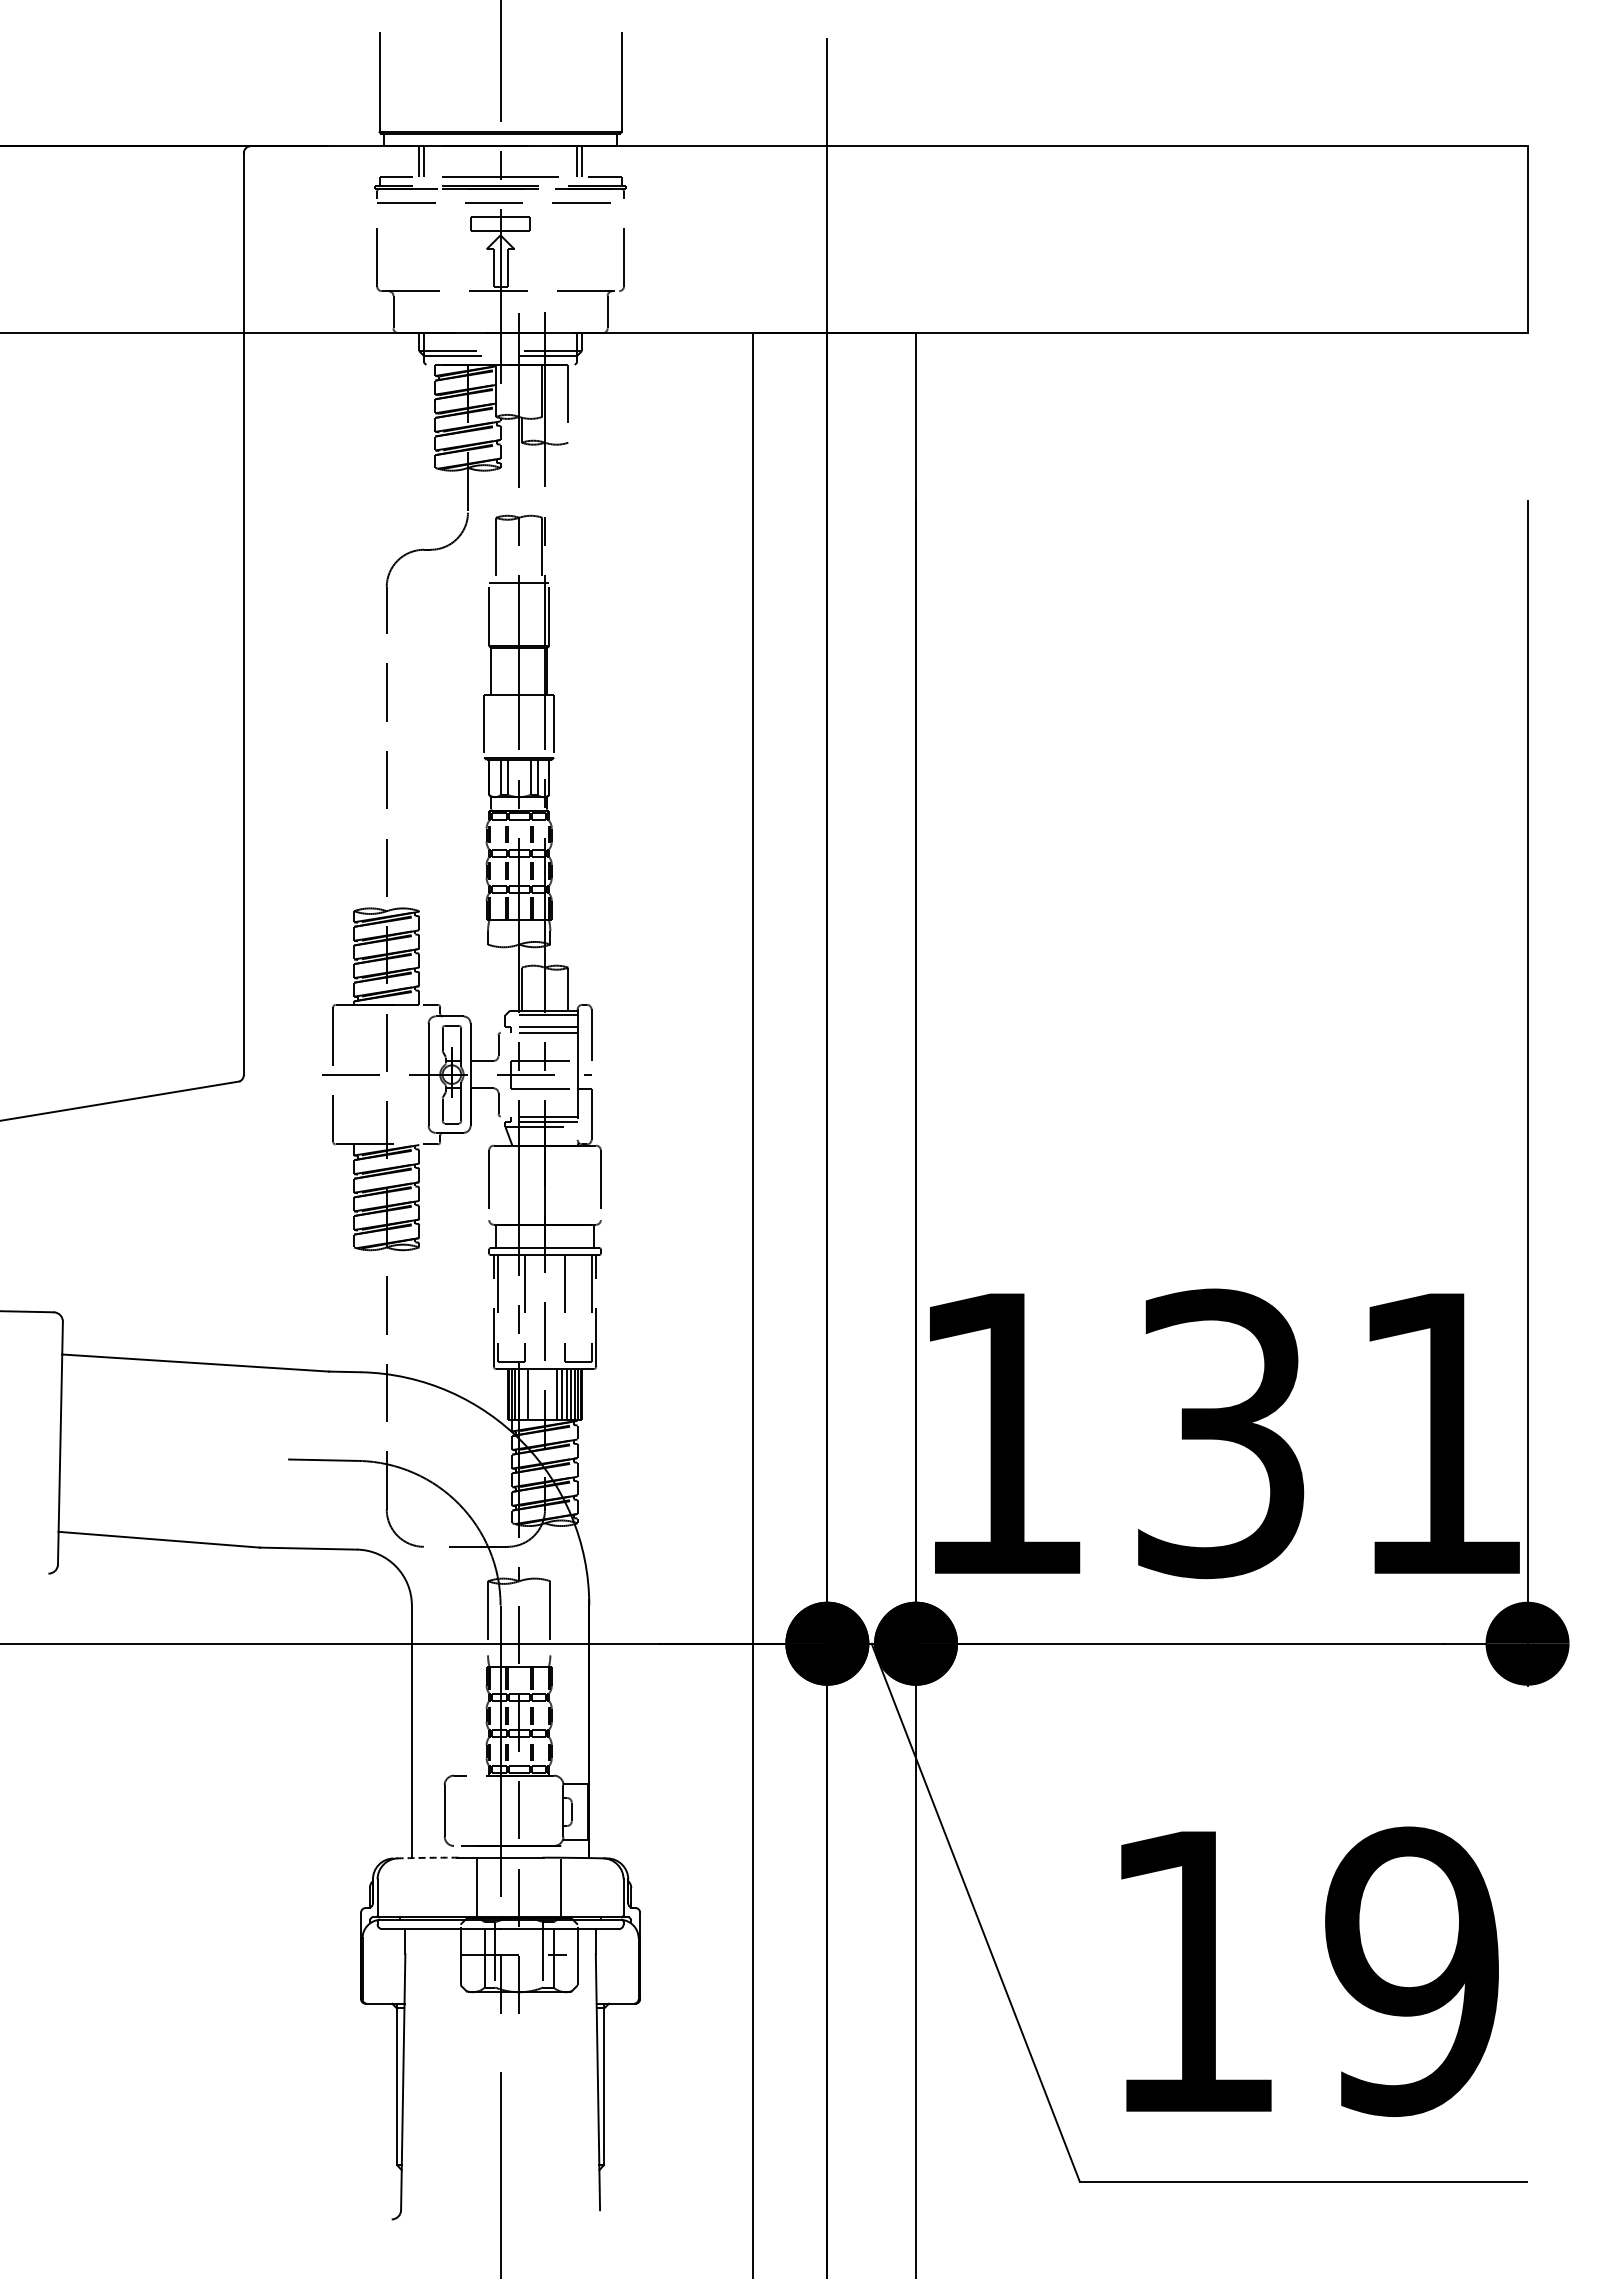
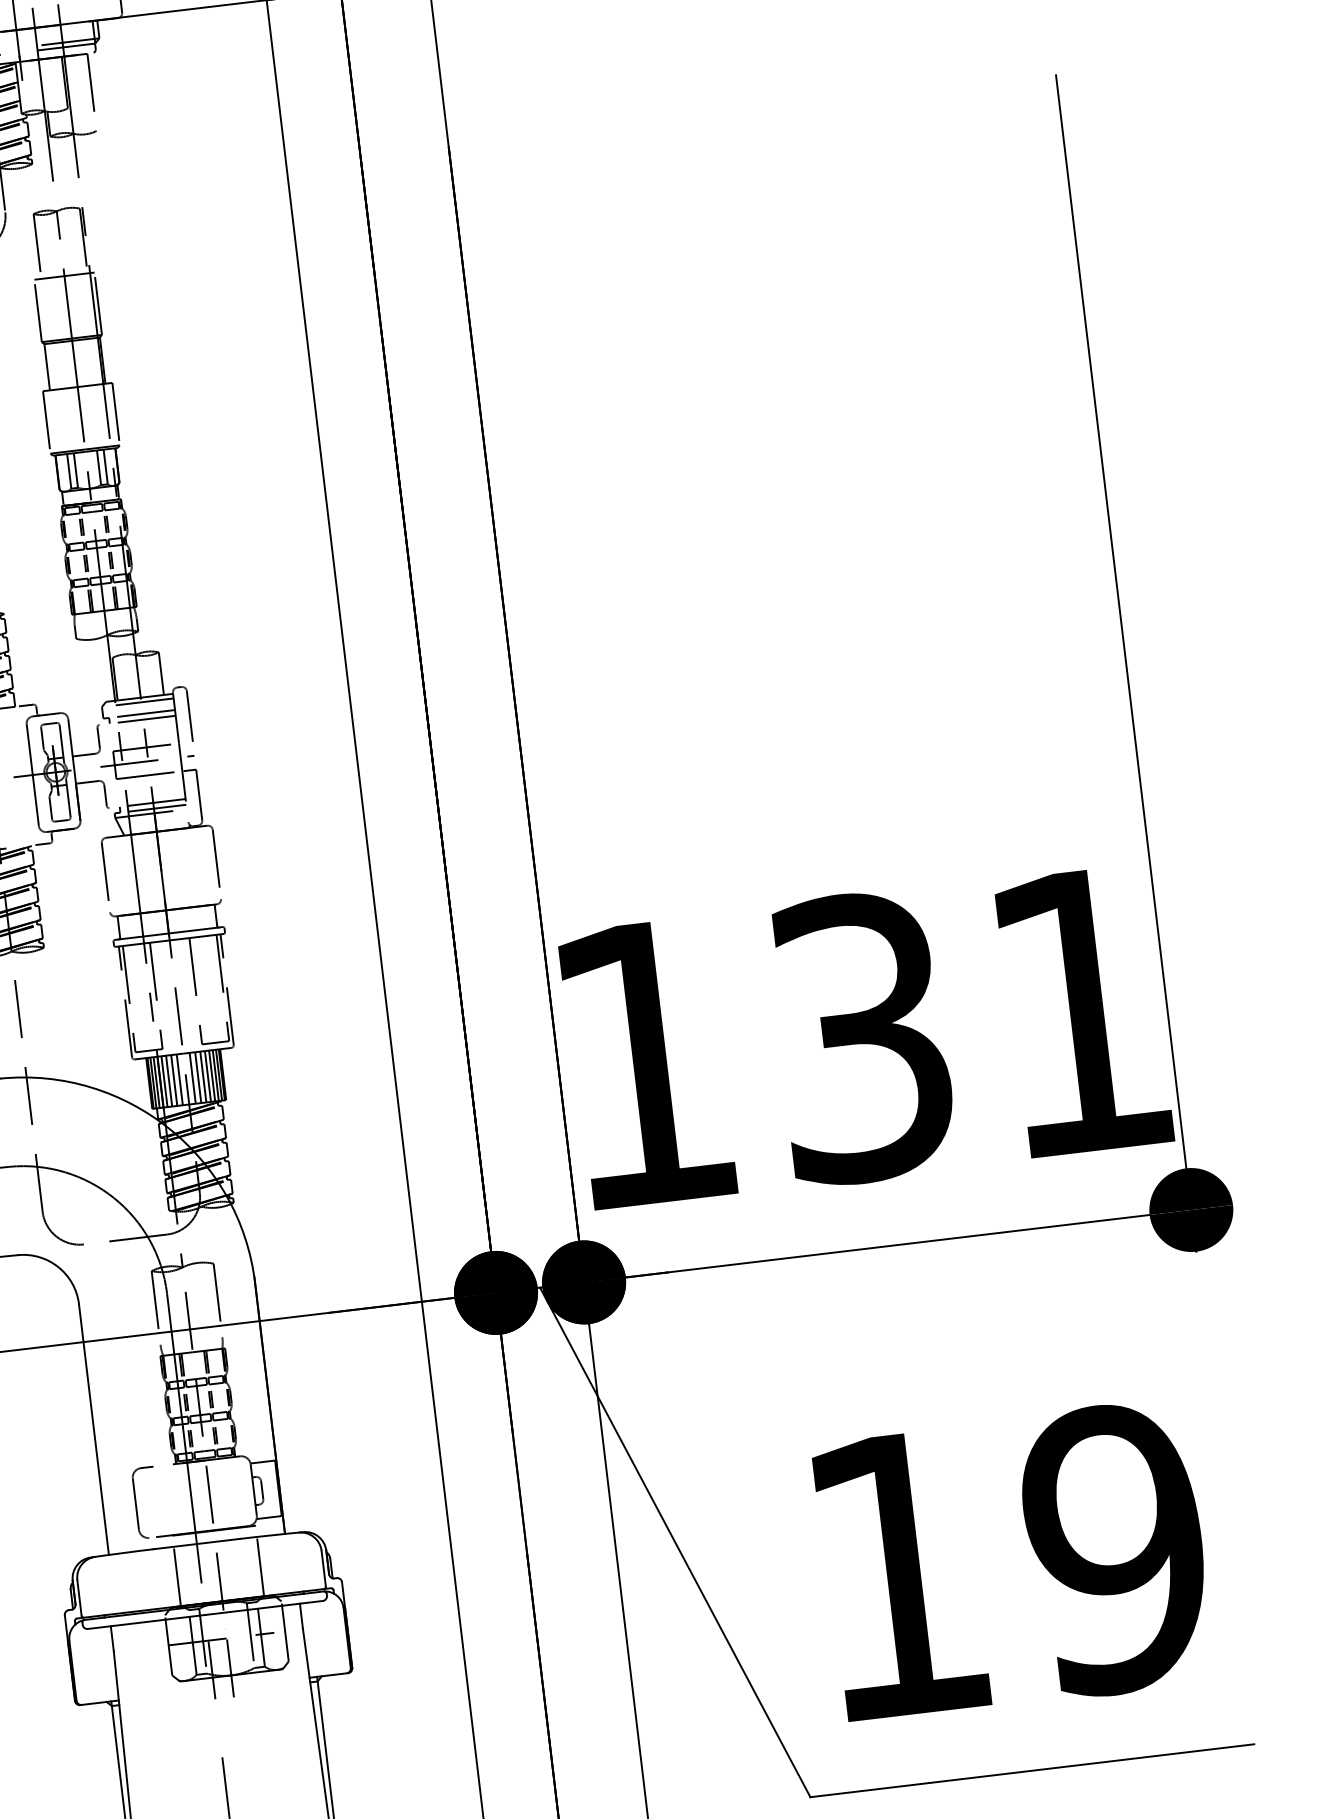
line: (523, 1394) -> (164, 1081), added
line: (532, 1394) -> (173, 1080), added
line: (538, 1394) -> (179, 1079), added
line: (551, 1394) -> (192, 1078), added
arc: (425, 1857) -> (122, 1552), dashed -> solid

